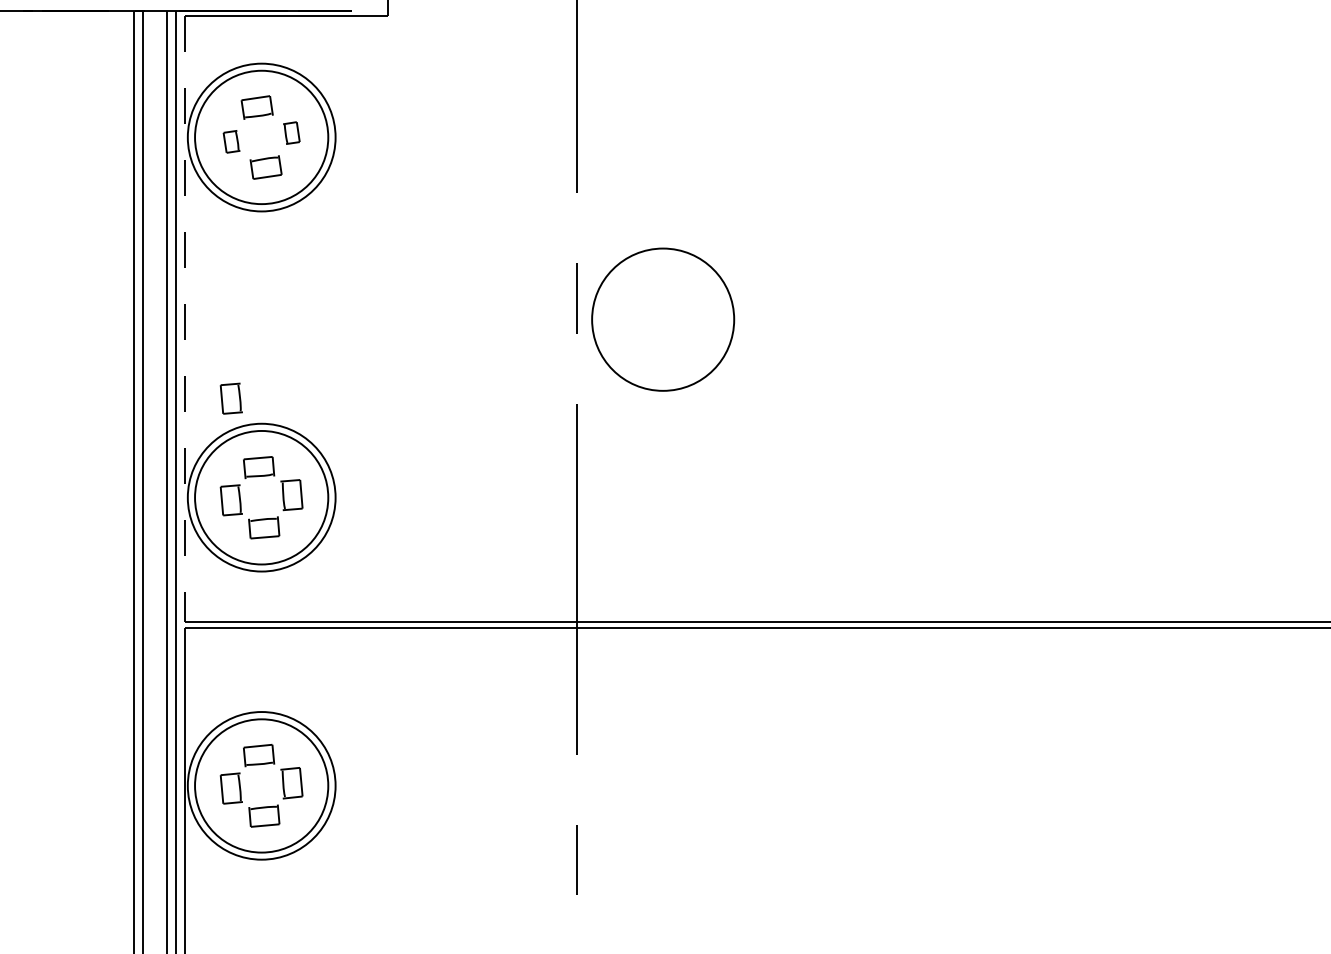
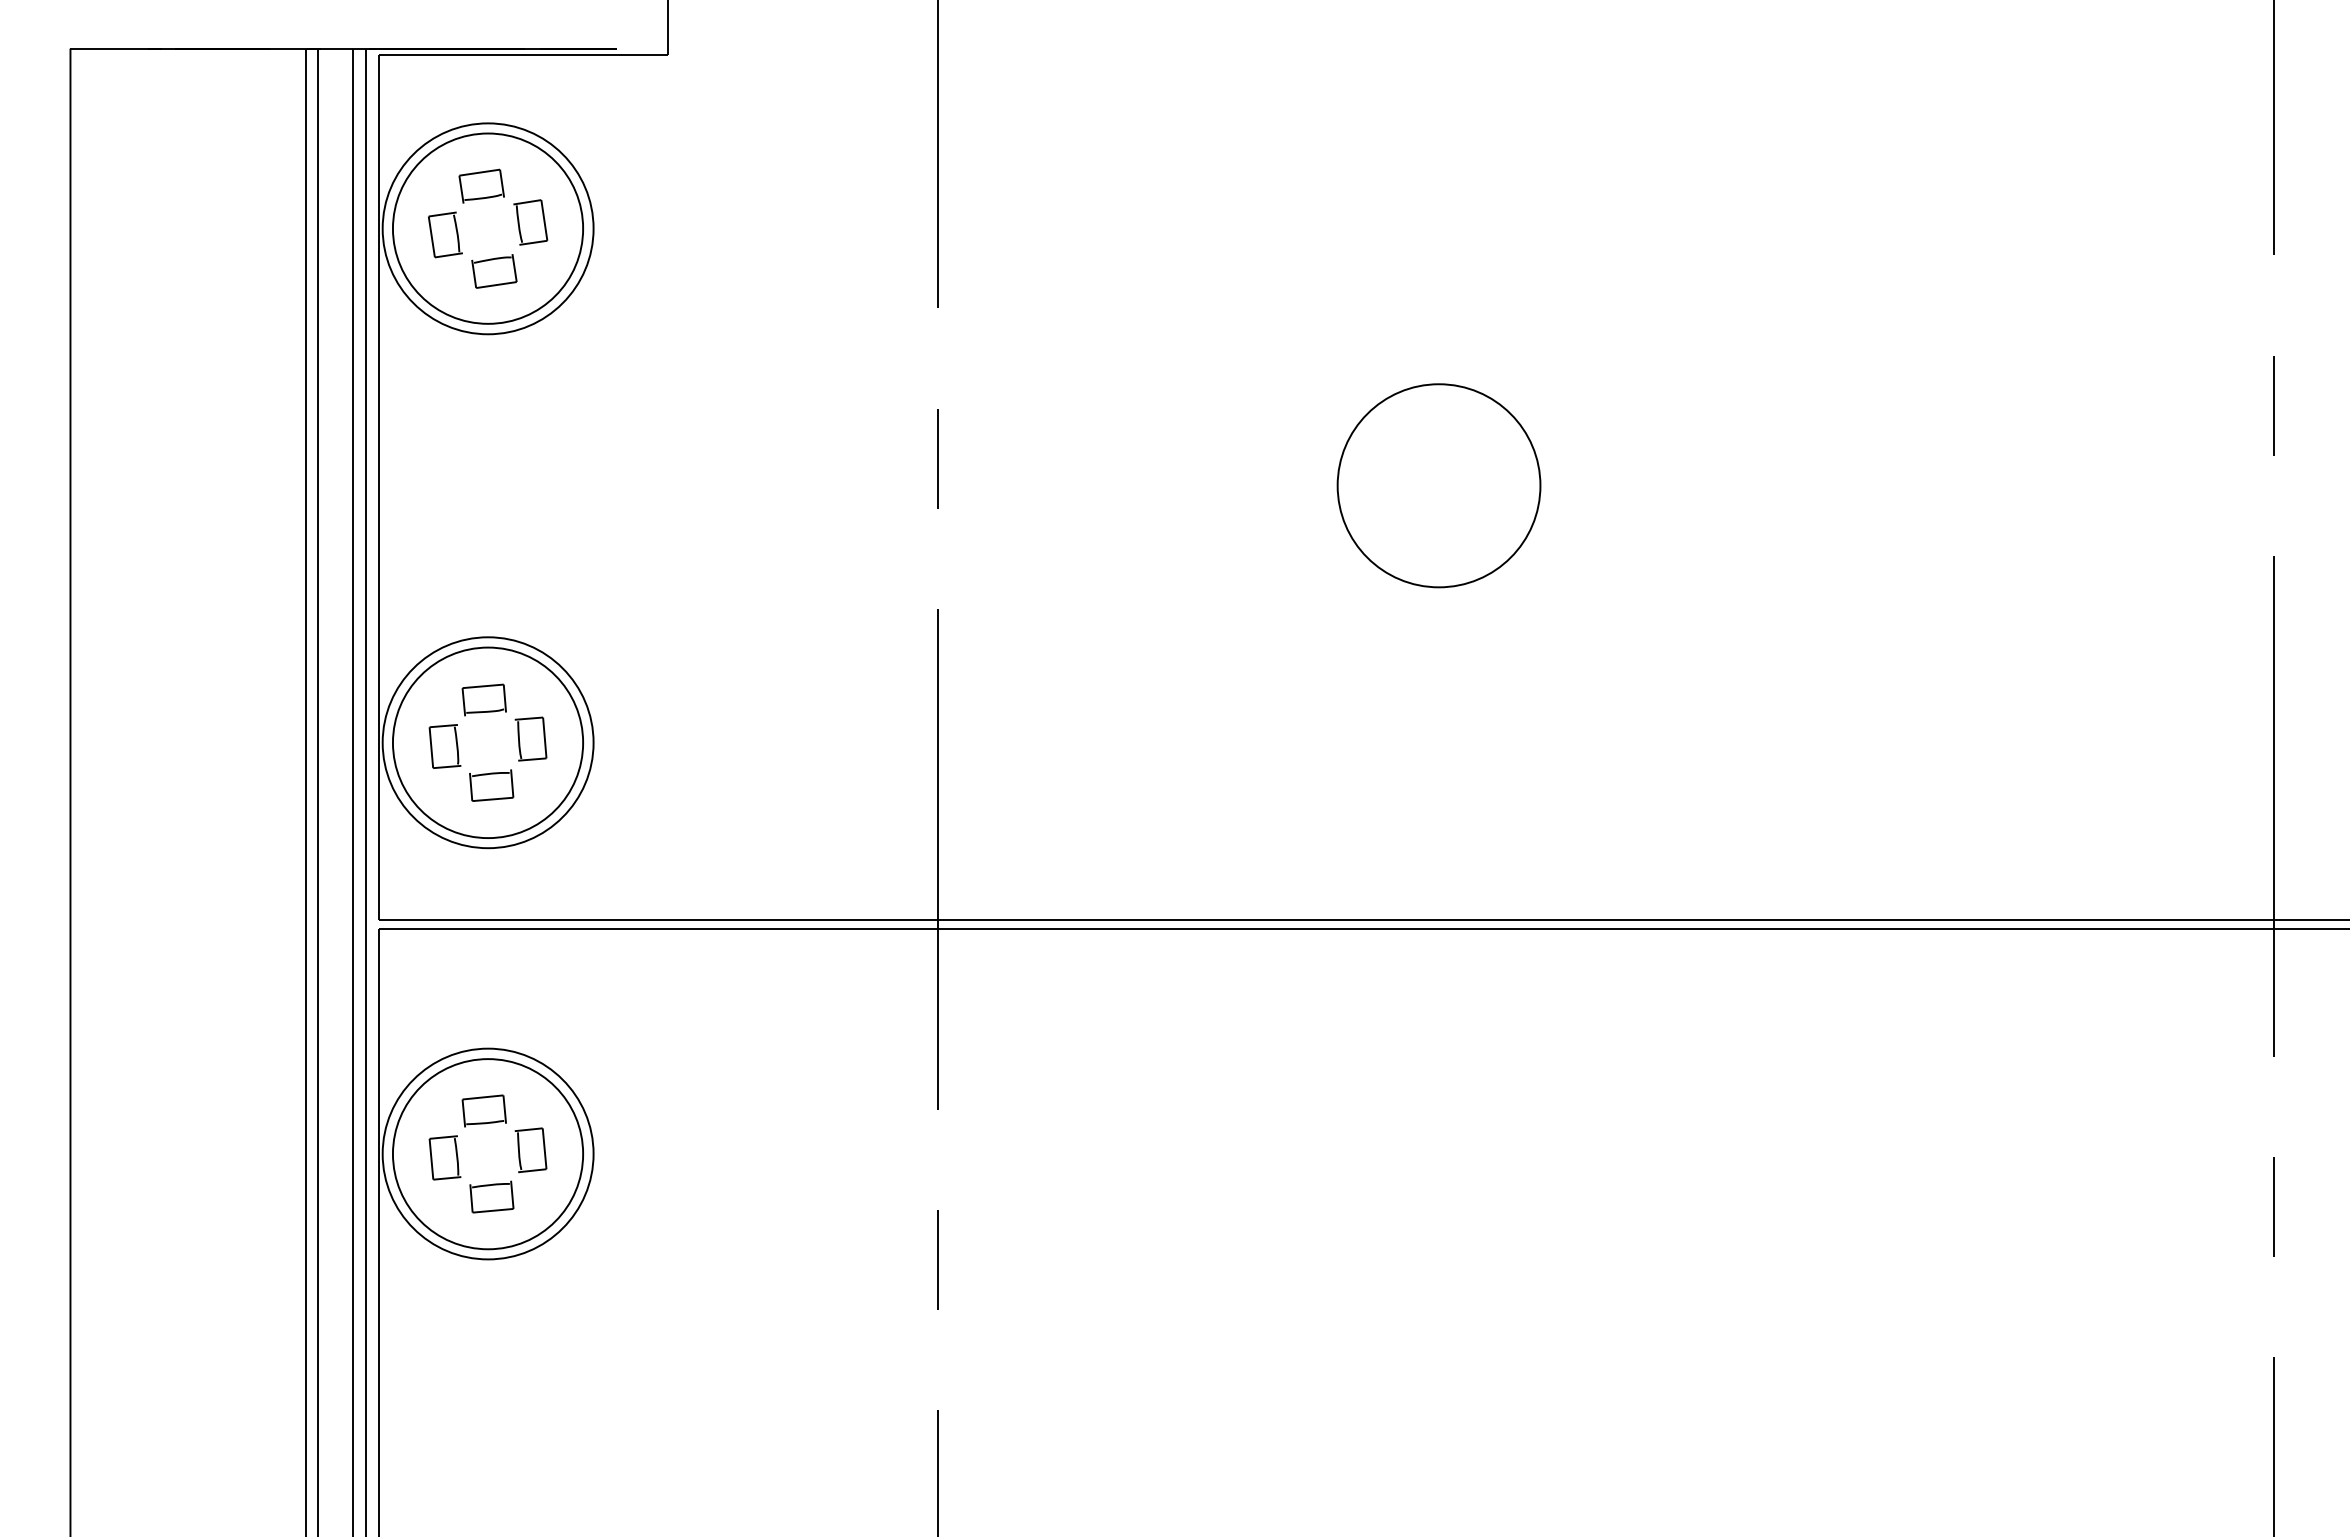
part: (291, 133) -> (530, 222), size x1.43
part: (231, 141) -> (445, 234), size x1.43
line: (184, 319) -> (378, 488), dashed -> solid
part: (662, 319) -> (1438, 485), moved
part: (231, 398) -> (444, 601), removed

